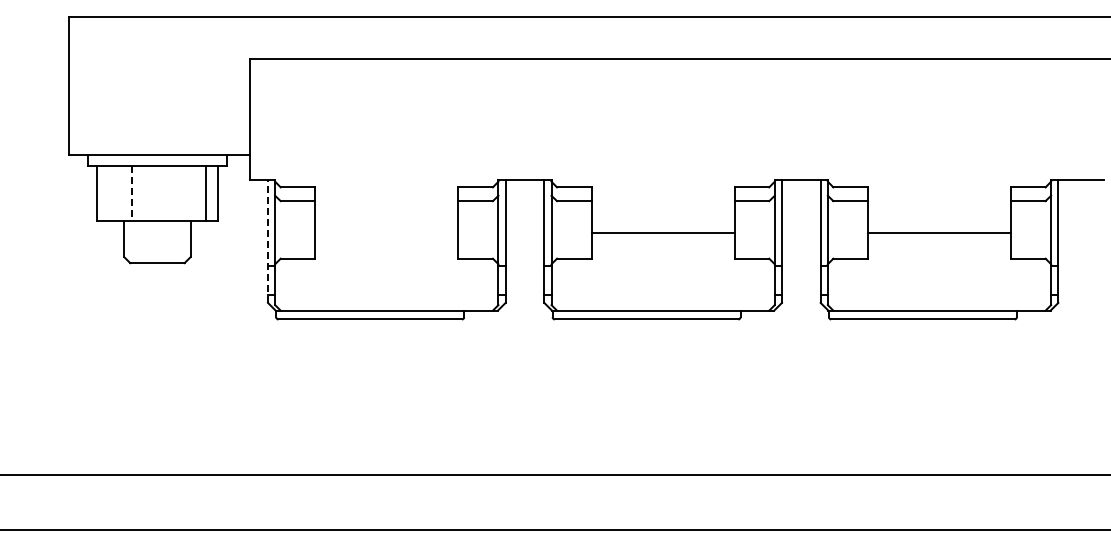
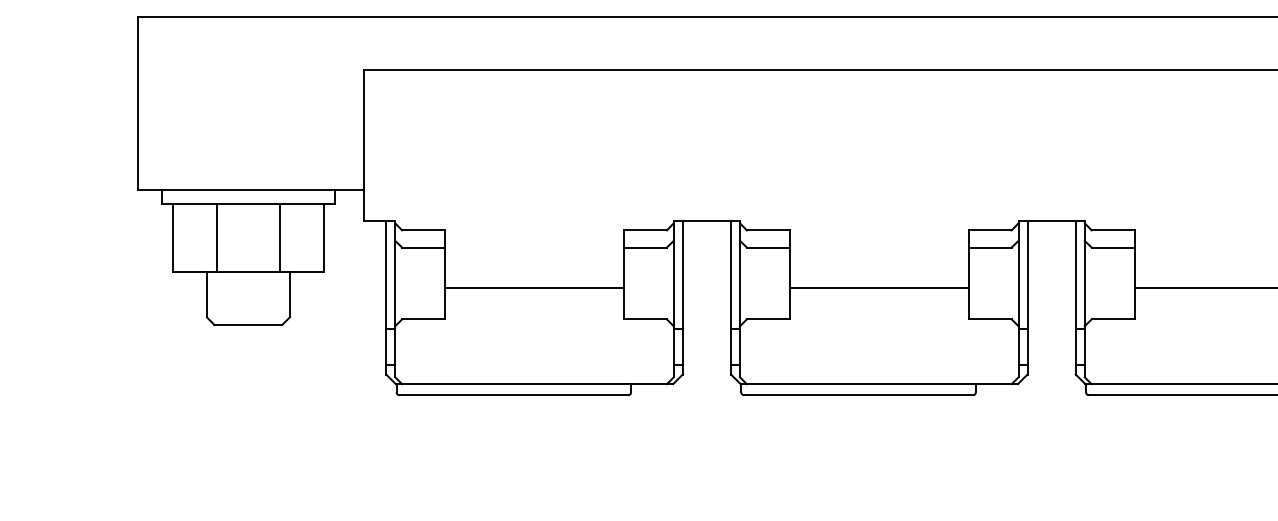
line: (132, 193) -> (217, 238), dashed -> solid
line: (205, 193) -> (279, 238), moved
line: (386, 233) -> (534, 287), added
line: (267, 241) -> (385, 297), dashed -> solid

